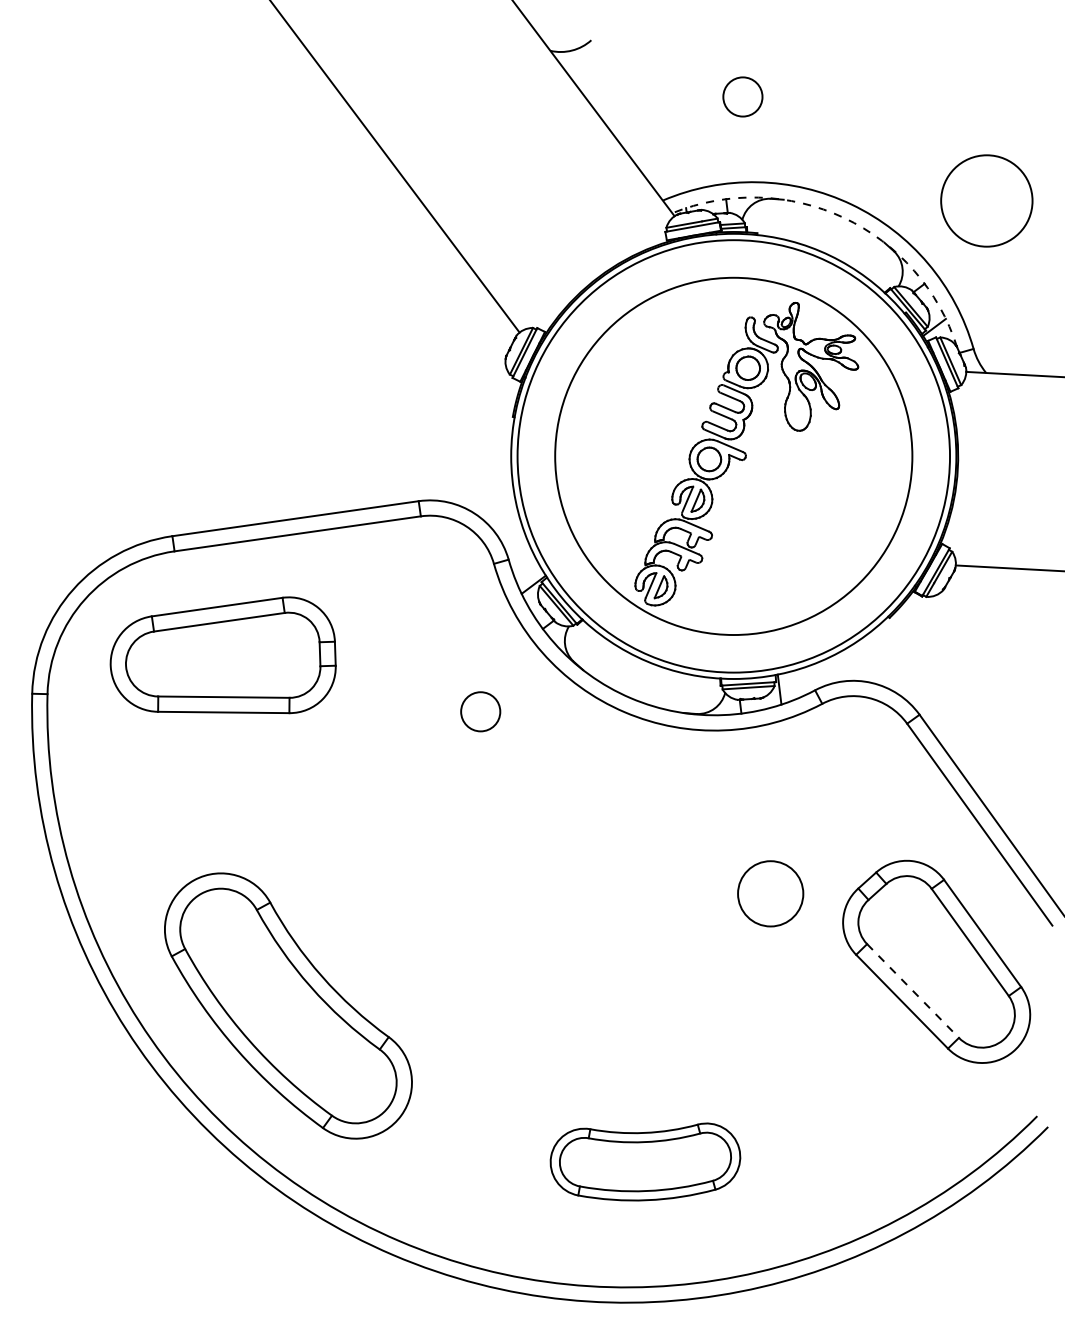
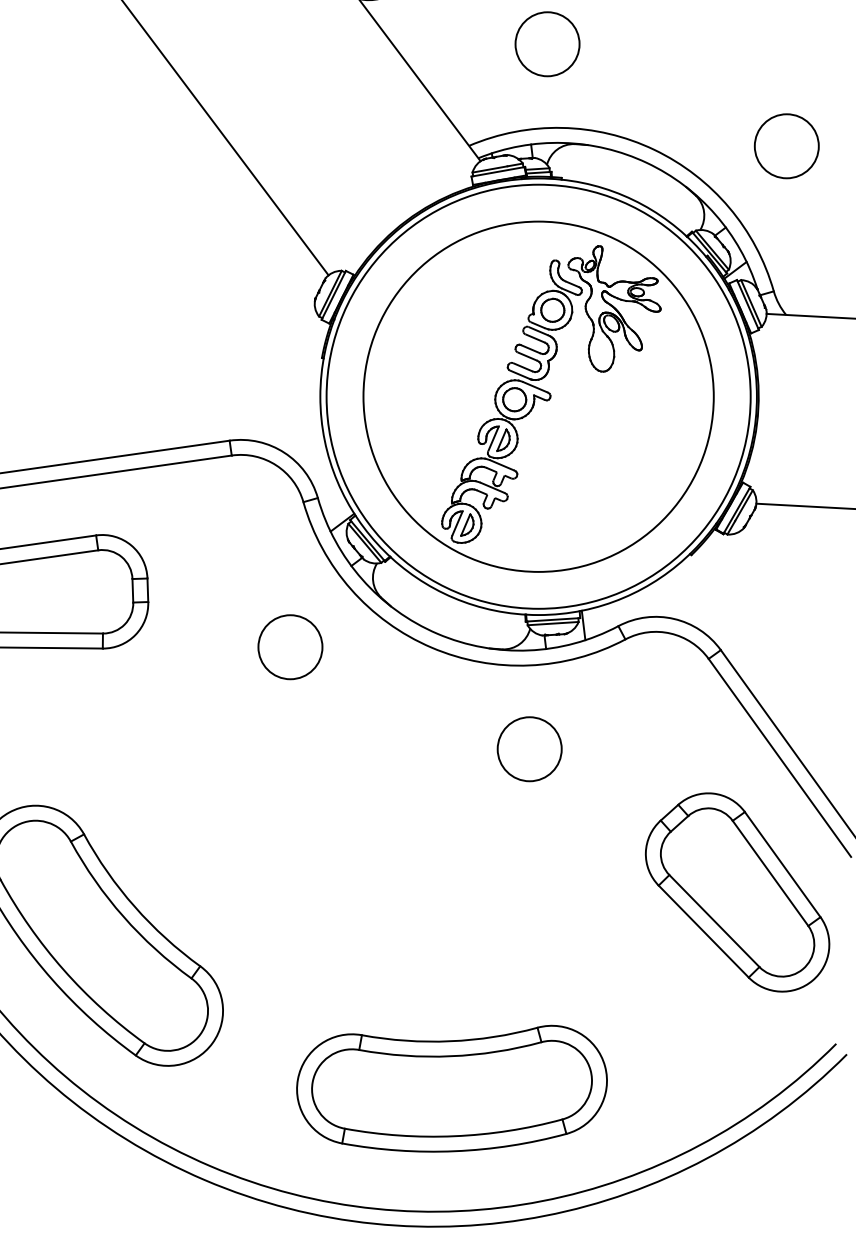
circle: (742, 96) -> (547, 43), size x1.67
circle: (986, 200) -> (786, 145), size x0.71
arc: (844, 217) -> (647, 162), dashed -> solid
circle: (480, 711) -> (290, 646), size x1.67
circle: (770, 893) -> (529, 748), moved
line: (913, 991) -> (714, 921), dashed -> solid
part: (645, 1161) -> (452, 1088), size x1.67

